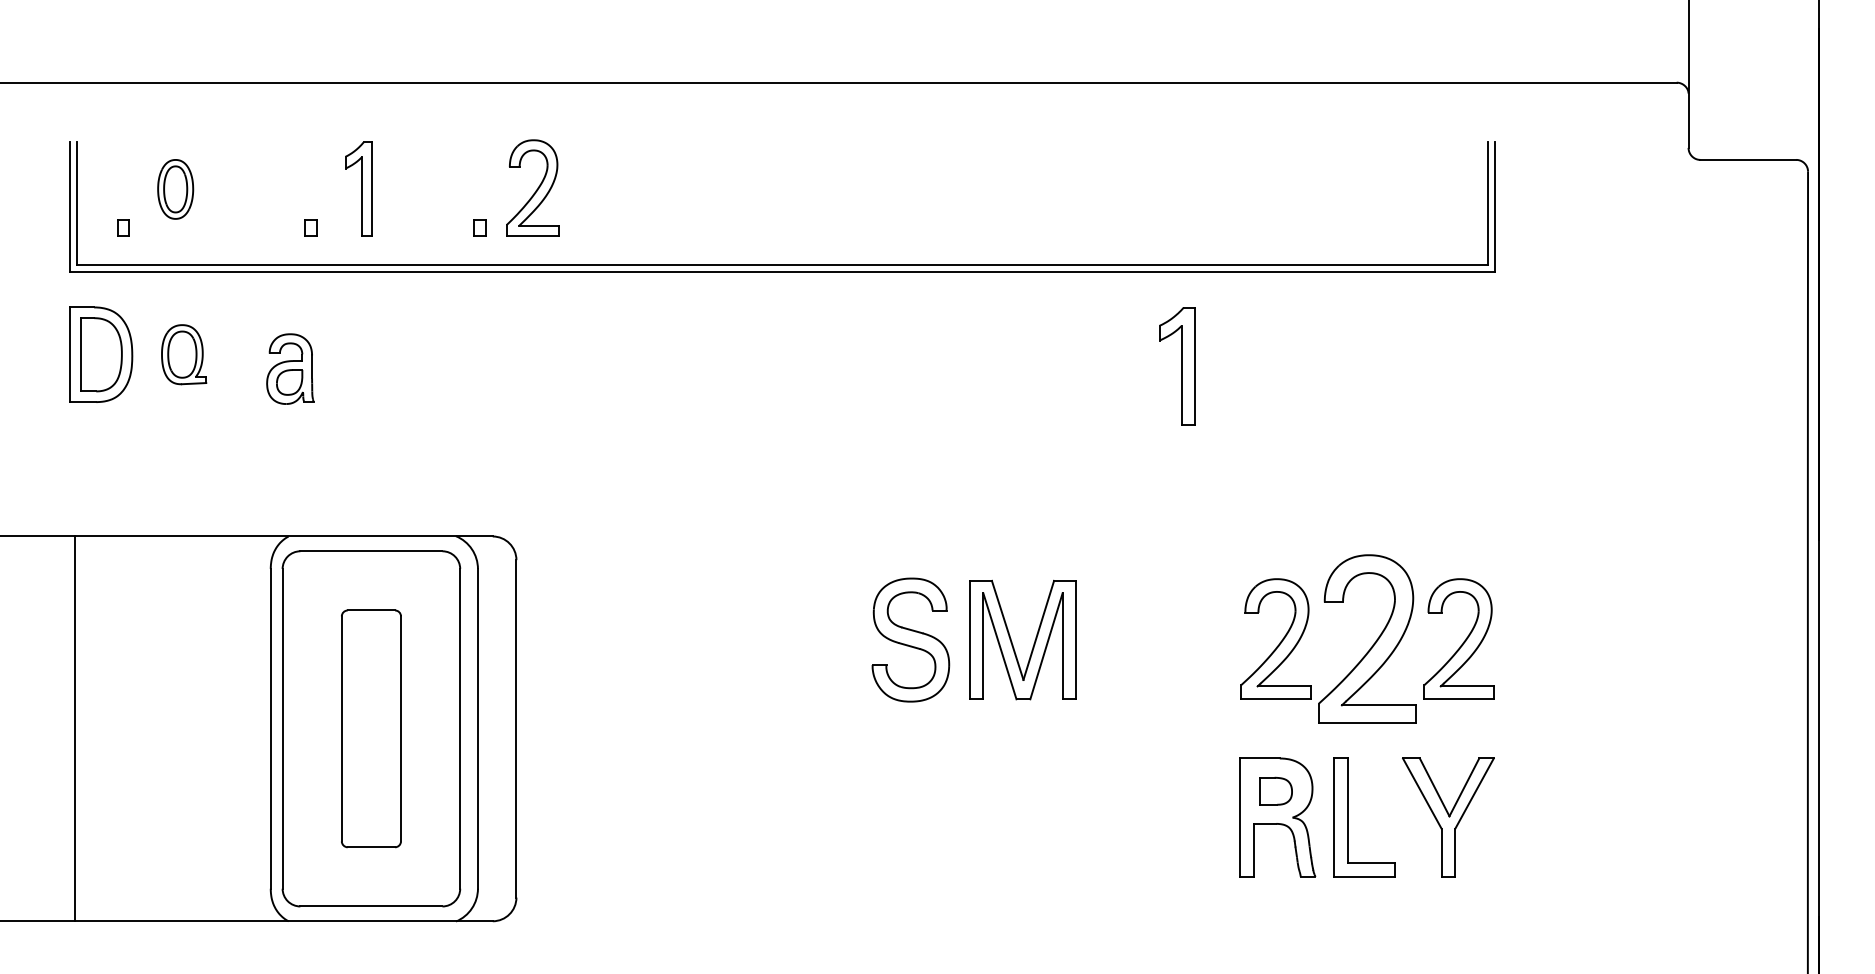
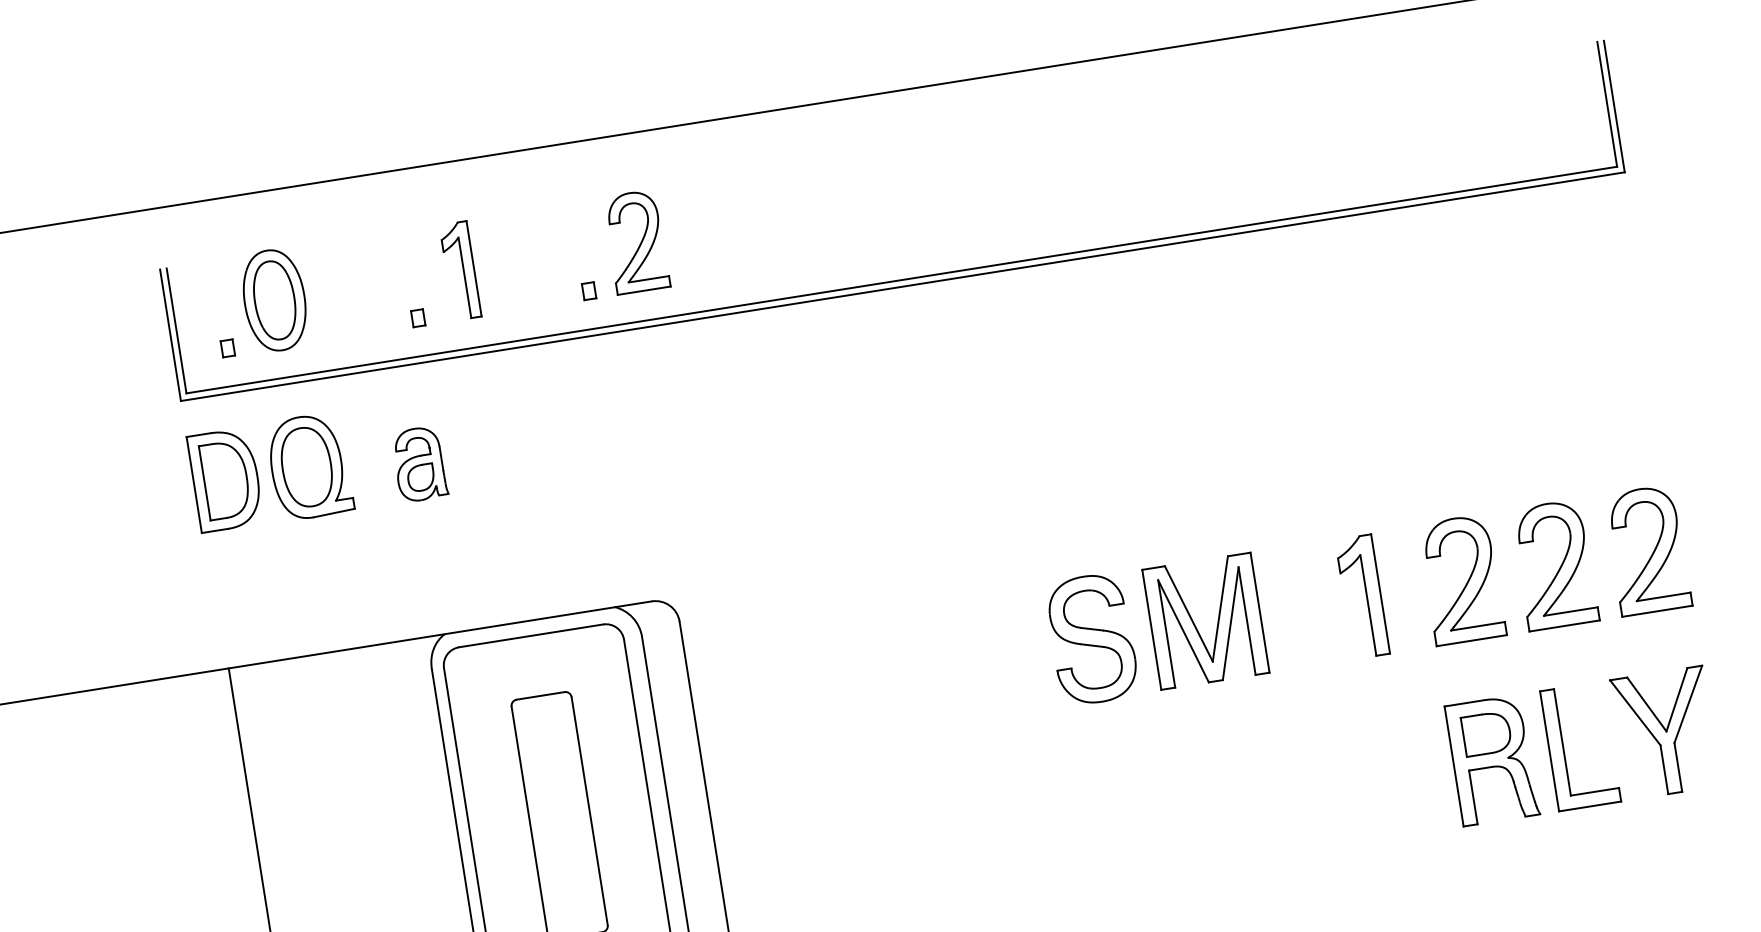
part: (175, 189) -> (274, 300), size x1.67
part: (183, 354) -> (309, 466), size x1.67
part: (1177, 366) -> (1362, 596), moved
part: (1367, 638) -> (1554, 564), size x0.71
part: (1276, 791) -> (1487, 734), size x1.43

